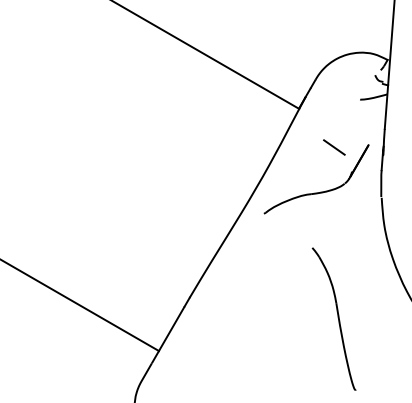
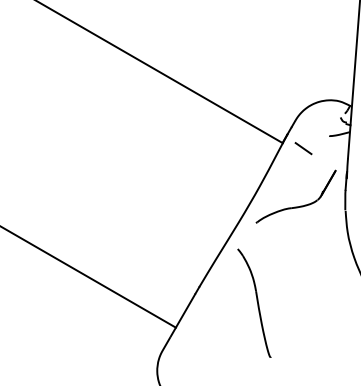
line: (334, 147) -> (303, 148), moved
part: (334, 318) -> (254, 302), moved

